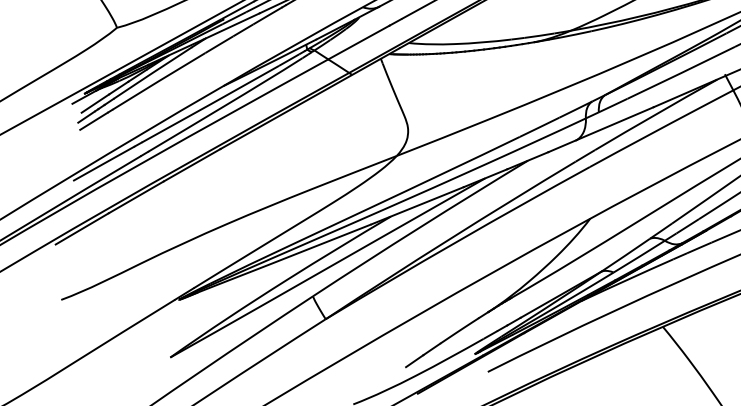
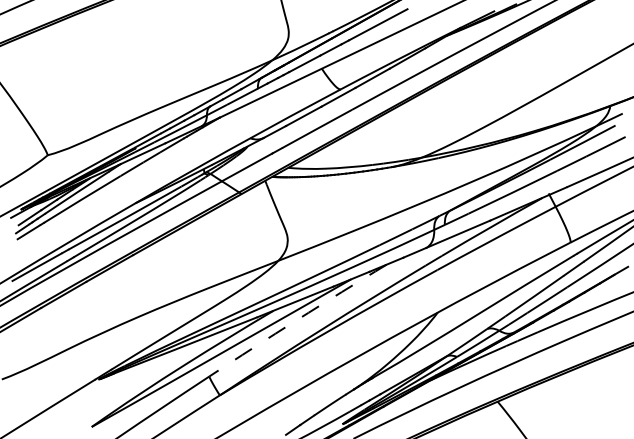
arc: (419, 227) -> (297, 319), solid -> dashed

